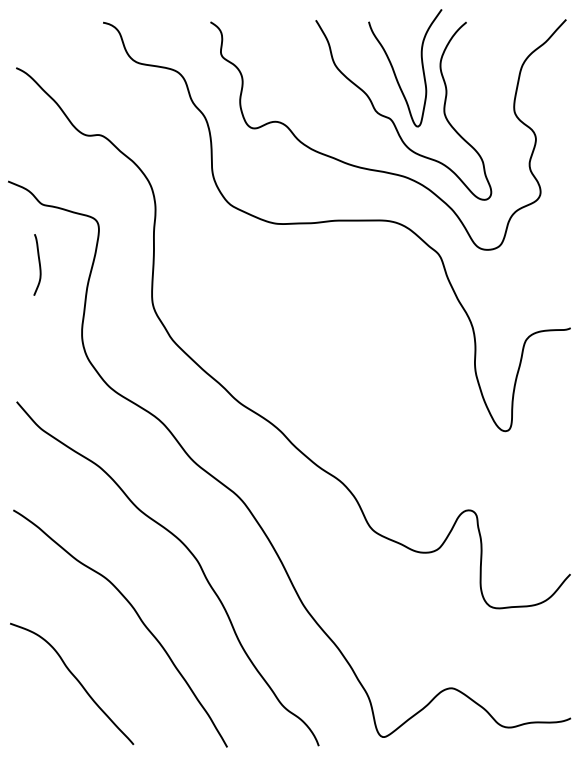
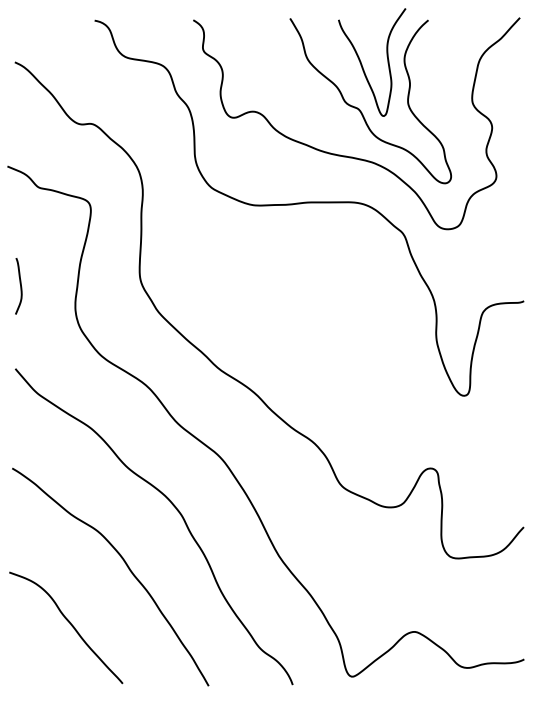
curve: (38, 263) -> (19, 284), moved

